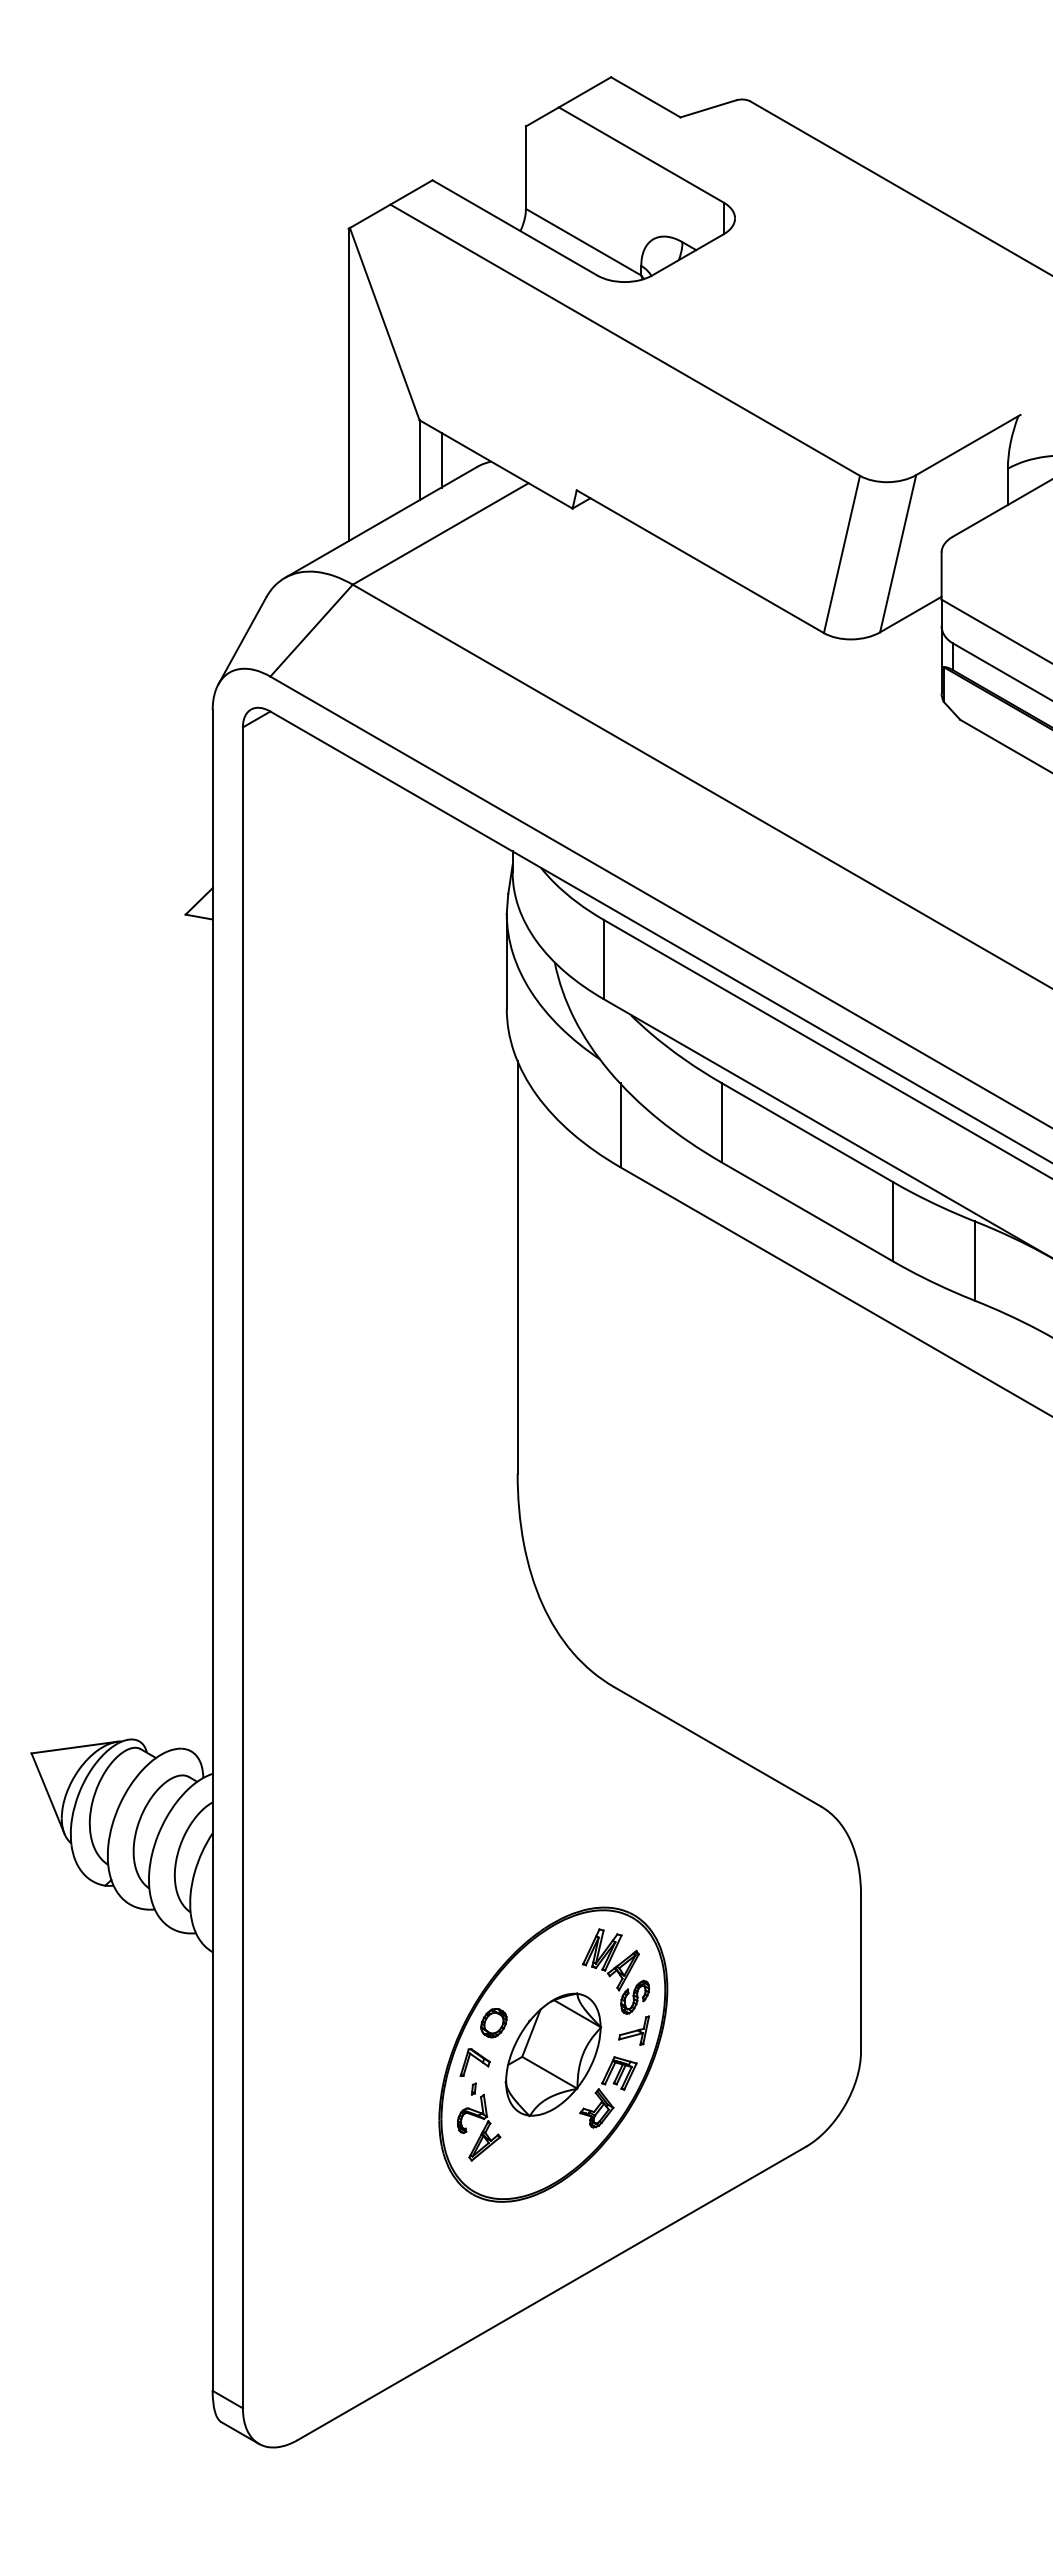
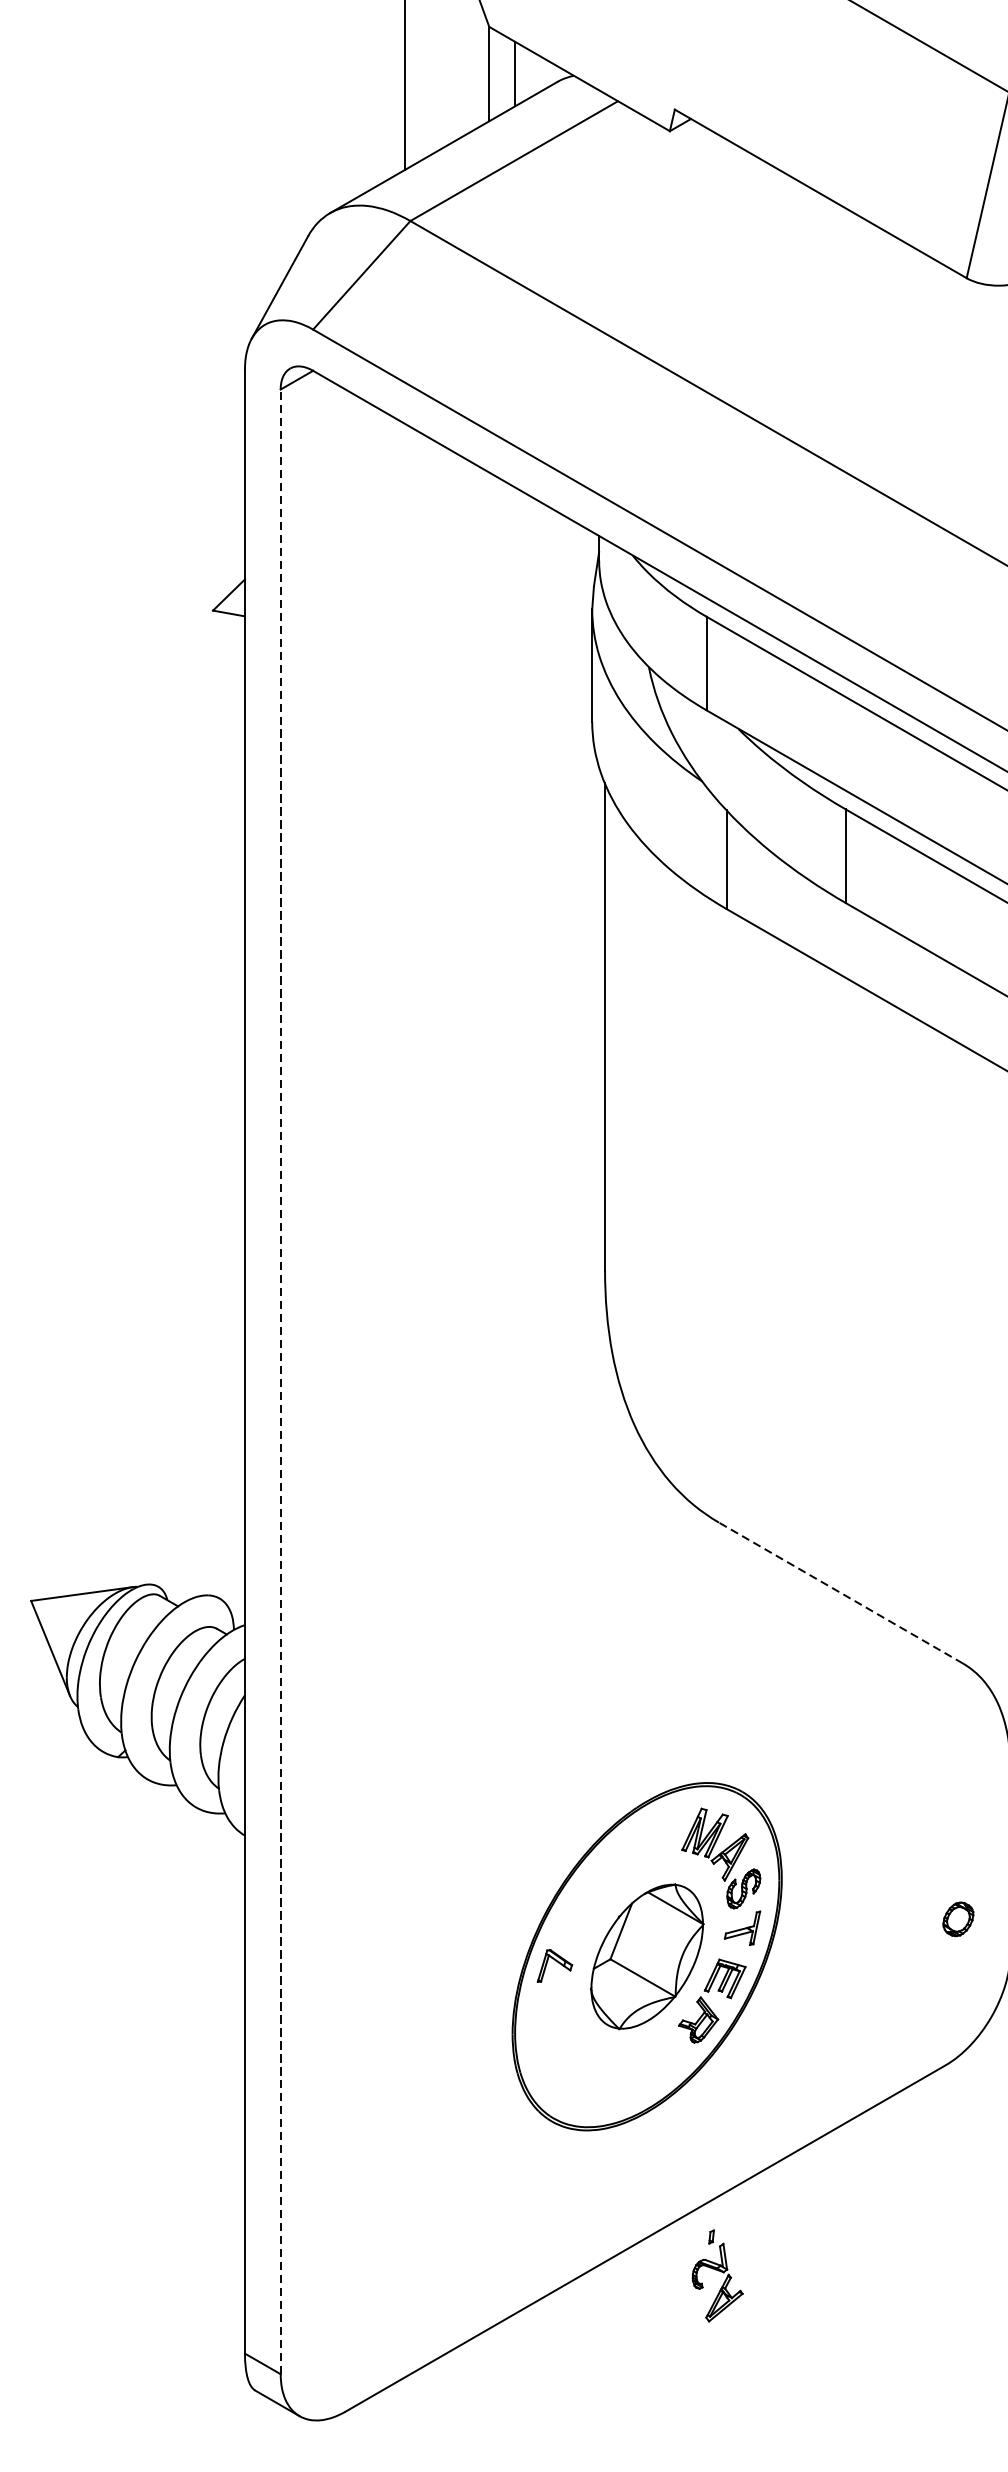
line: (242, 1567) -> (280, 1381), solid -> dashed
line: (717, 1746) -> (841, 1592), solid -> dashed
part: (493, 2023) -> (957, 1919), moved
part: (479, 2121) -> (718, 2275), moved

